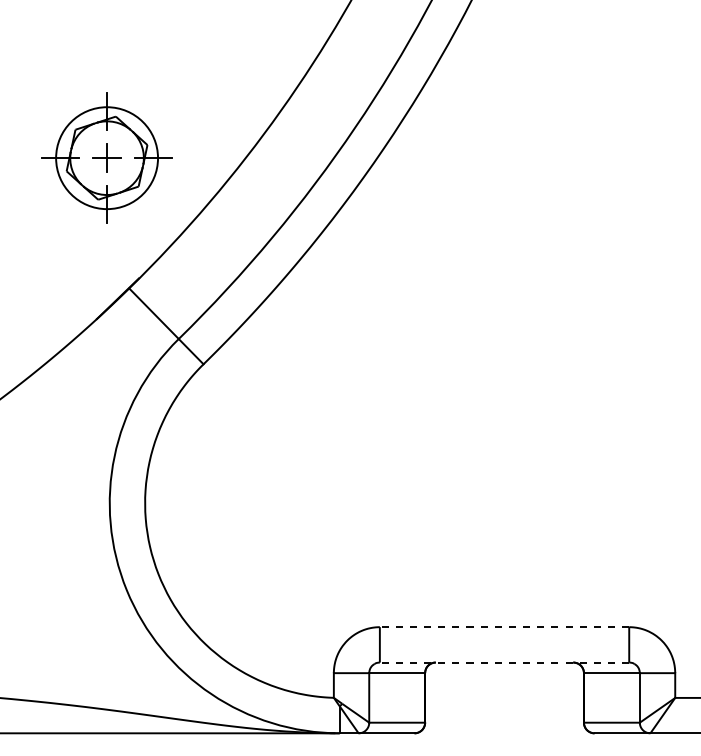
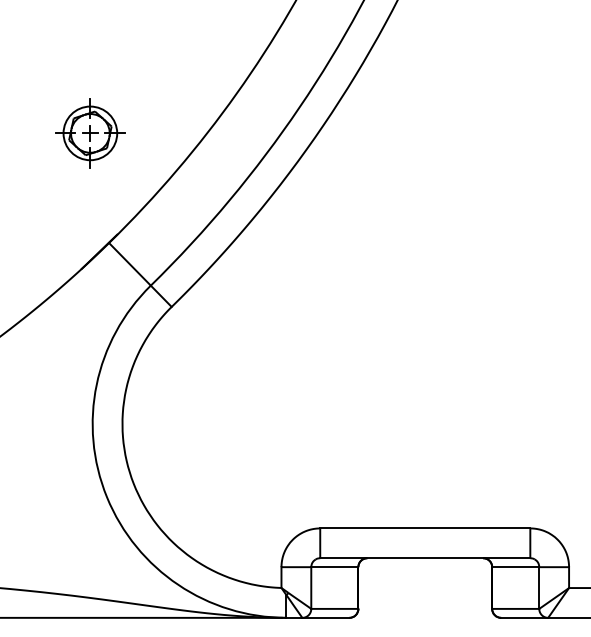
part: (106, 158) -> (89, 133), size x0.62
line: (504, 627) -> (425, 528), dashed -> solid
line: (504, 662) -> (425, 558), dashed -> solid

